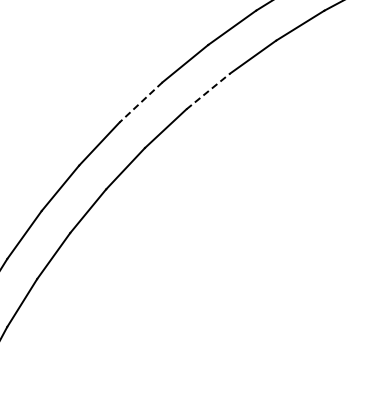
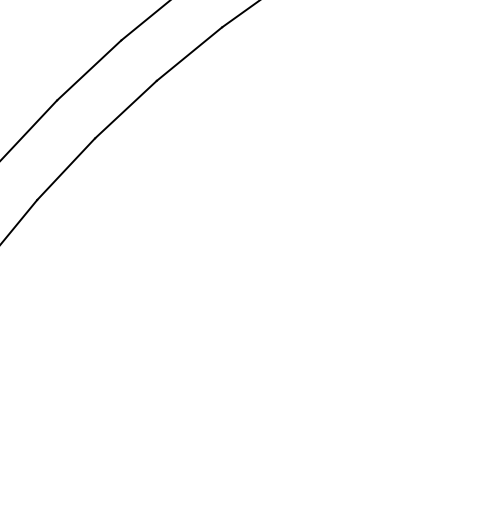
line: (208, 91) -> (189, 54), dashed -> solid
line: (140, 102) -> (88, 70), dashed -> solid

